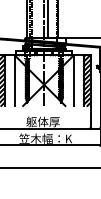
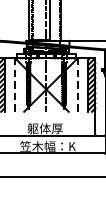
line: (14, 80) -> (15, 84), solid -> dashed
line: (73, 80) -> (77, 84), solid -> dashed

